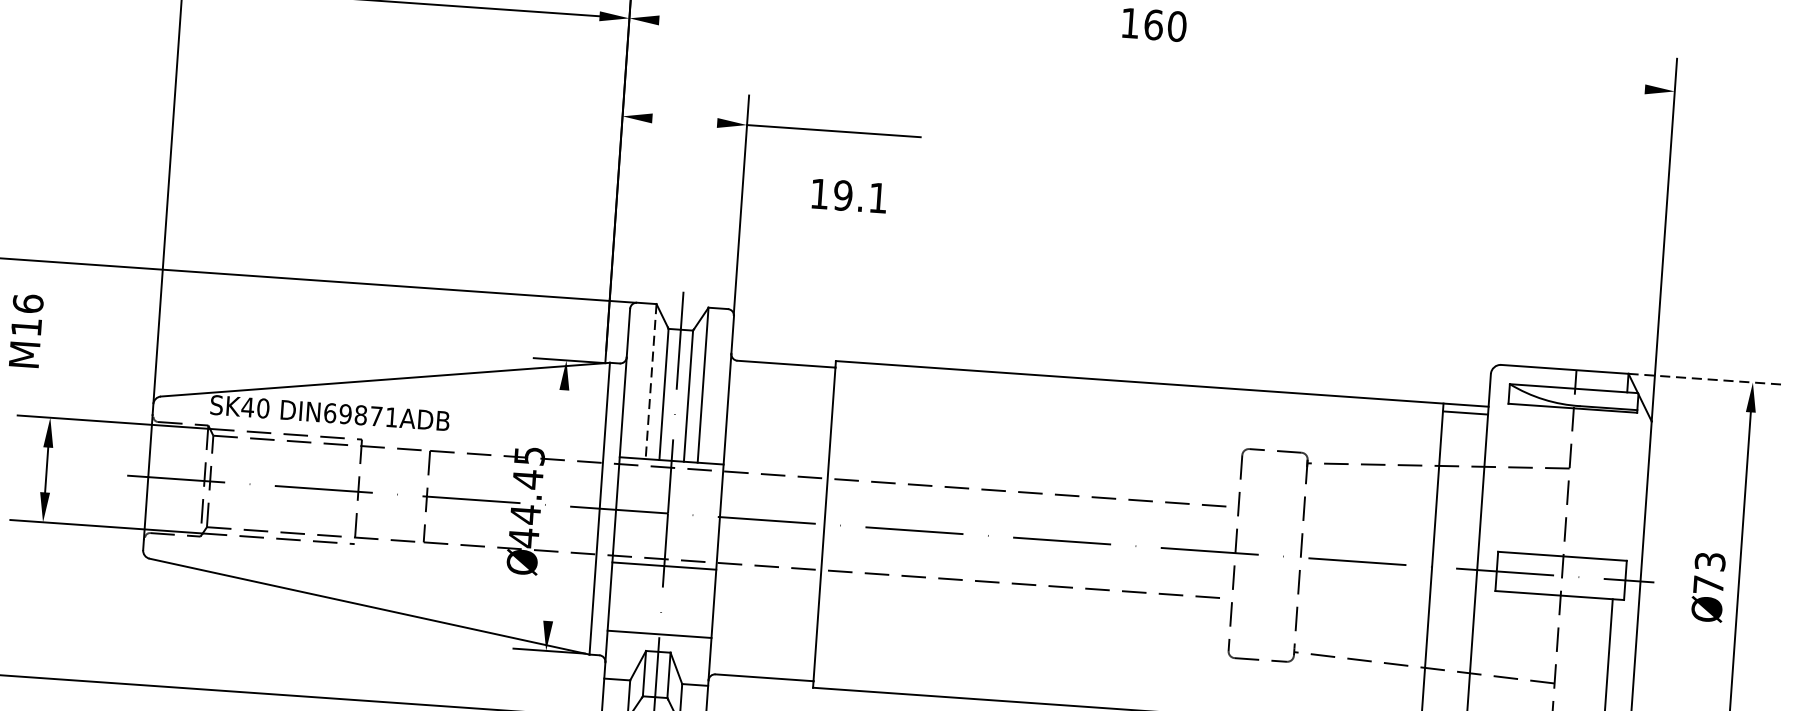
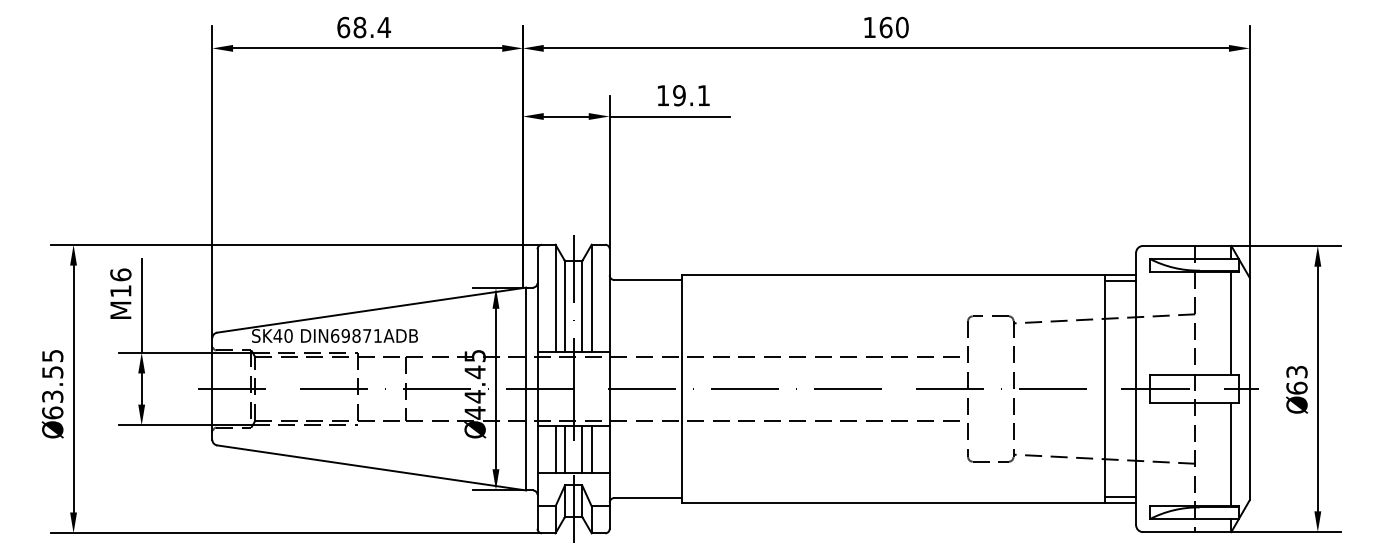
line: (1150, 54) -> (885, 48), added
line: (683, 120) -> (565, 116), added
text: (849, 195) -> (683, 95), moved
line: (54, 349) -> (141, 305), added
line: (1706, 378) -> (1285, 245), dashed -> solid
line: (651, 381) -> (555, 298), dashed -> solid
line: (1620, 485) -> (1231, 323), added
line: (555, 504) -> (495, 388), added
text: (1708, 583) -> (1296, 387), 73 -> 63
line: (635, 598) -> (555, 449), added
line: (650, 599) -> (565, 449), added
line: (674, 601) -> (582, 449), added
line: (687, 602) -> (591, 449), added

